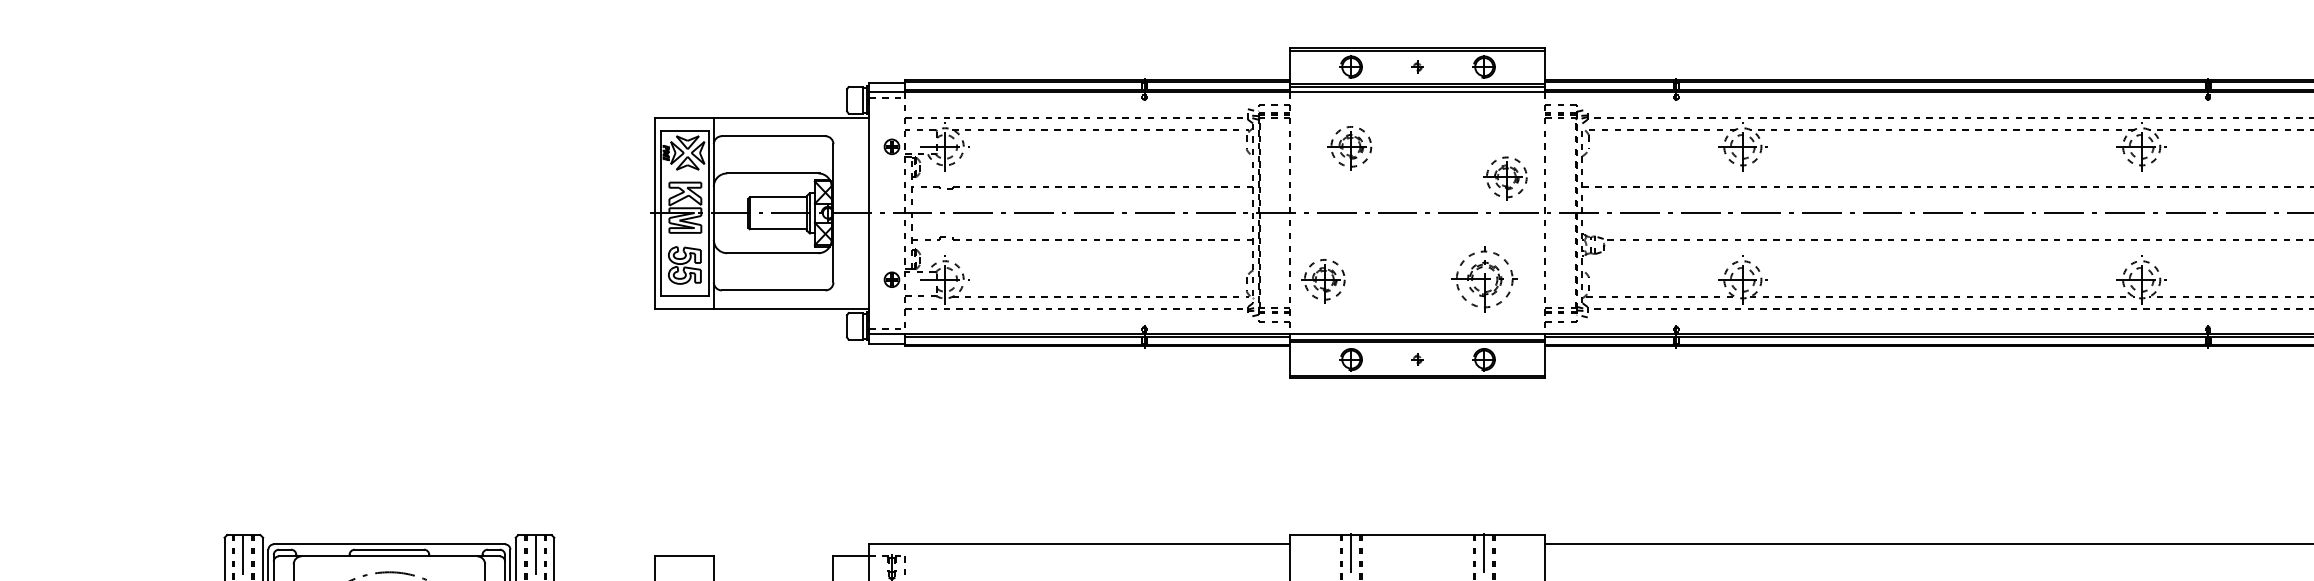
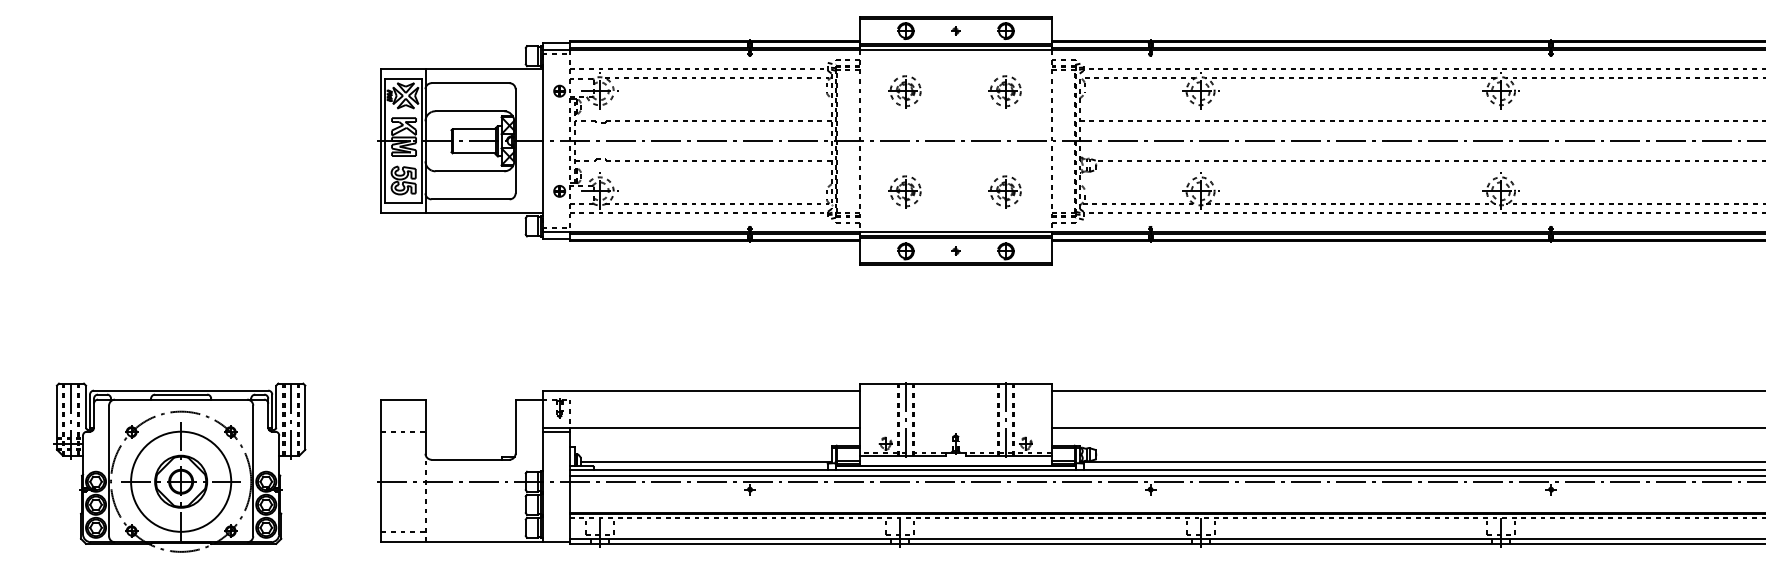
part: (1505, 177) -> (1004, 91), moved
part: (1323, 279) -> (904, 191), moved
part: (1482, 279) -> (1004, 191), size x0.71

